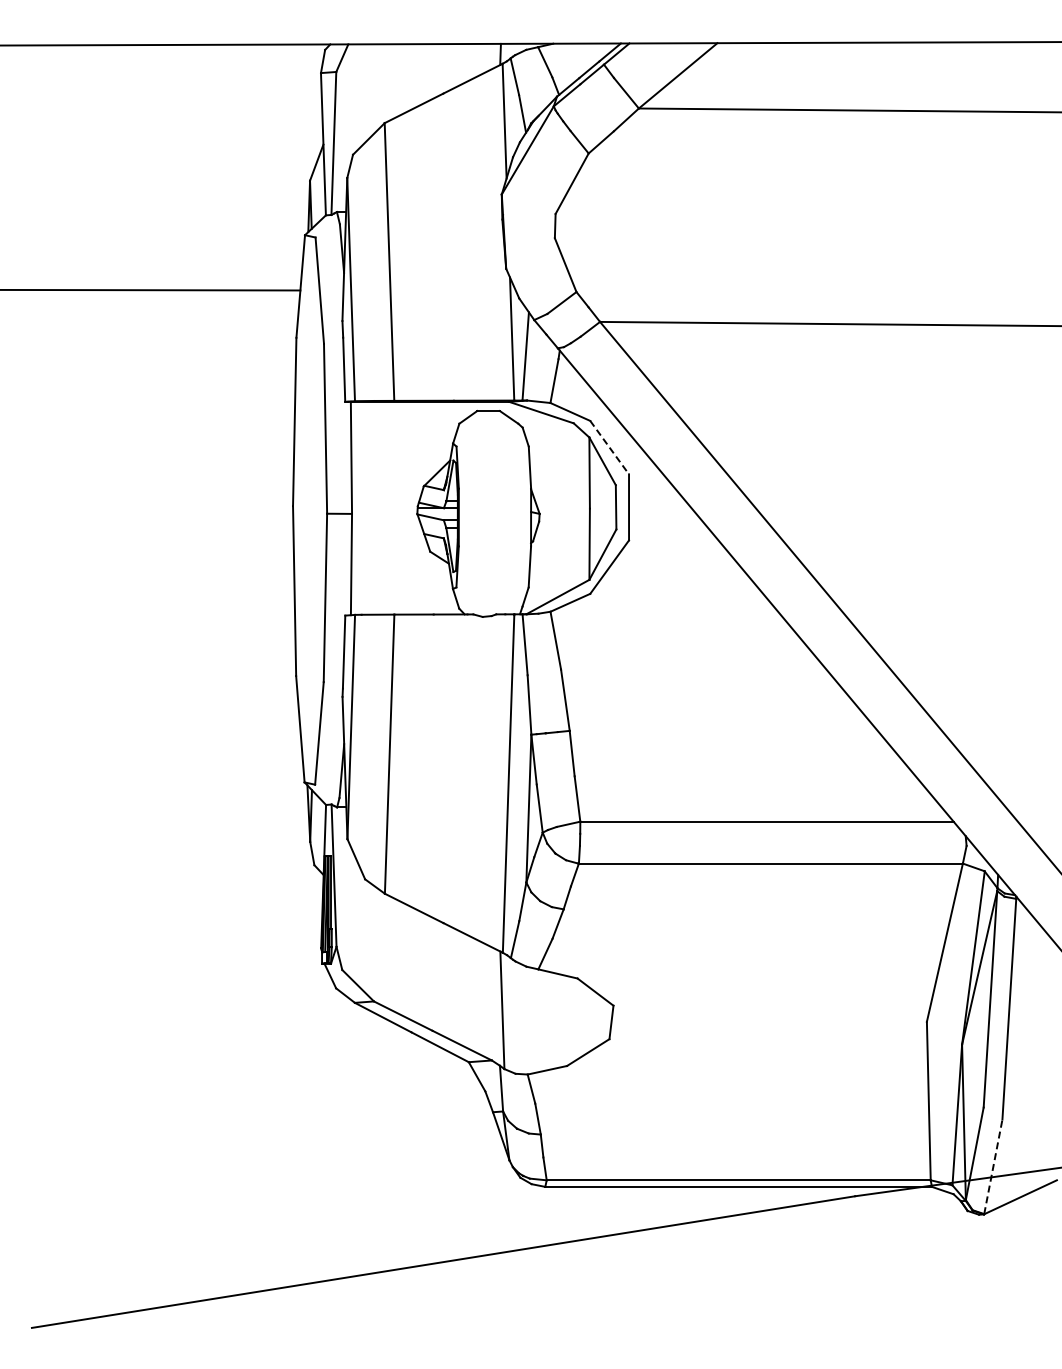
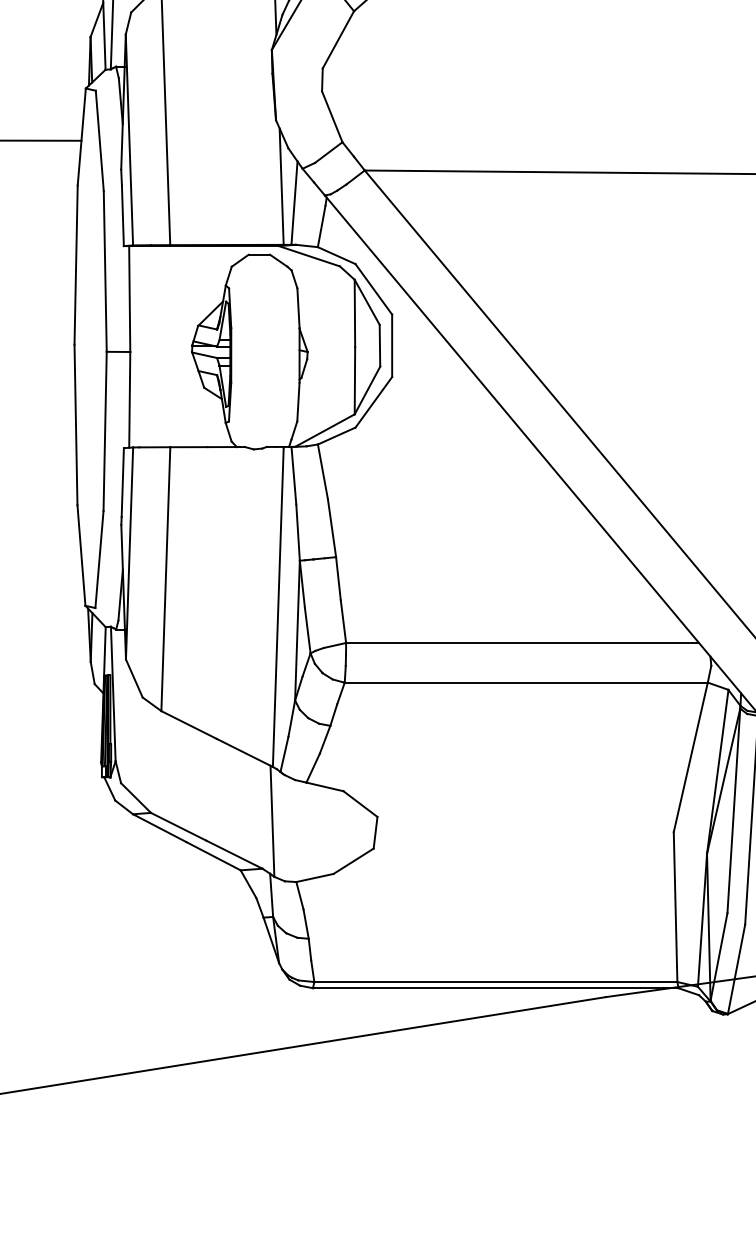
line: (609, 448) -> (373, 290), dashed -> solid
line: (993, 1166) -> (736, 968), dashed -> solid

